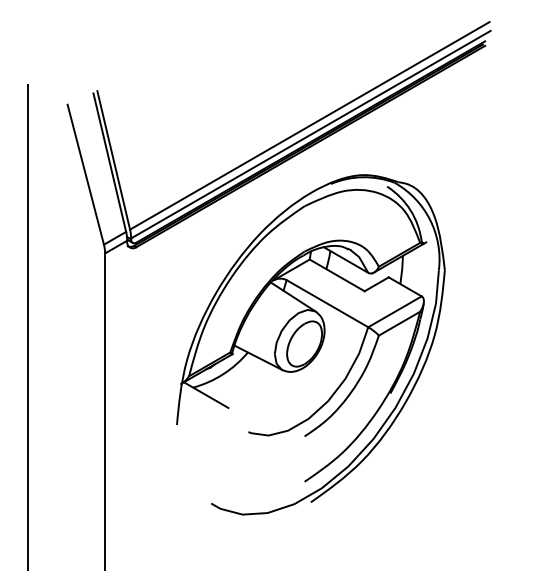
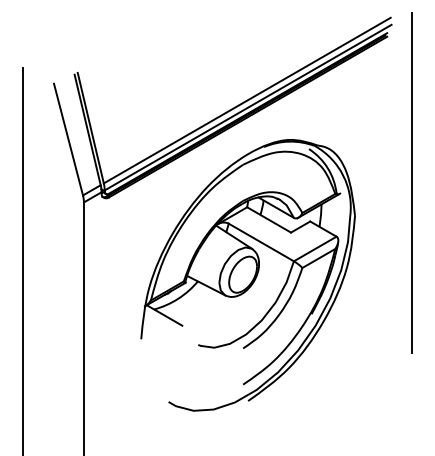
line: (516, 228) -> (412, 182), added

